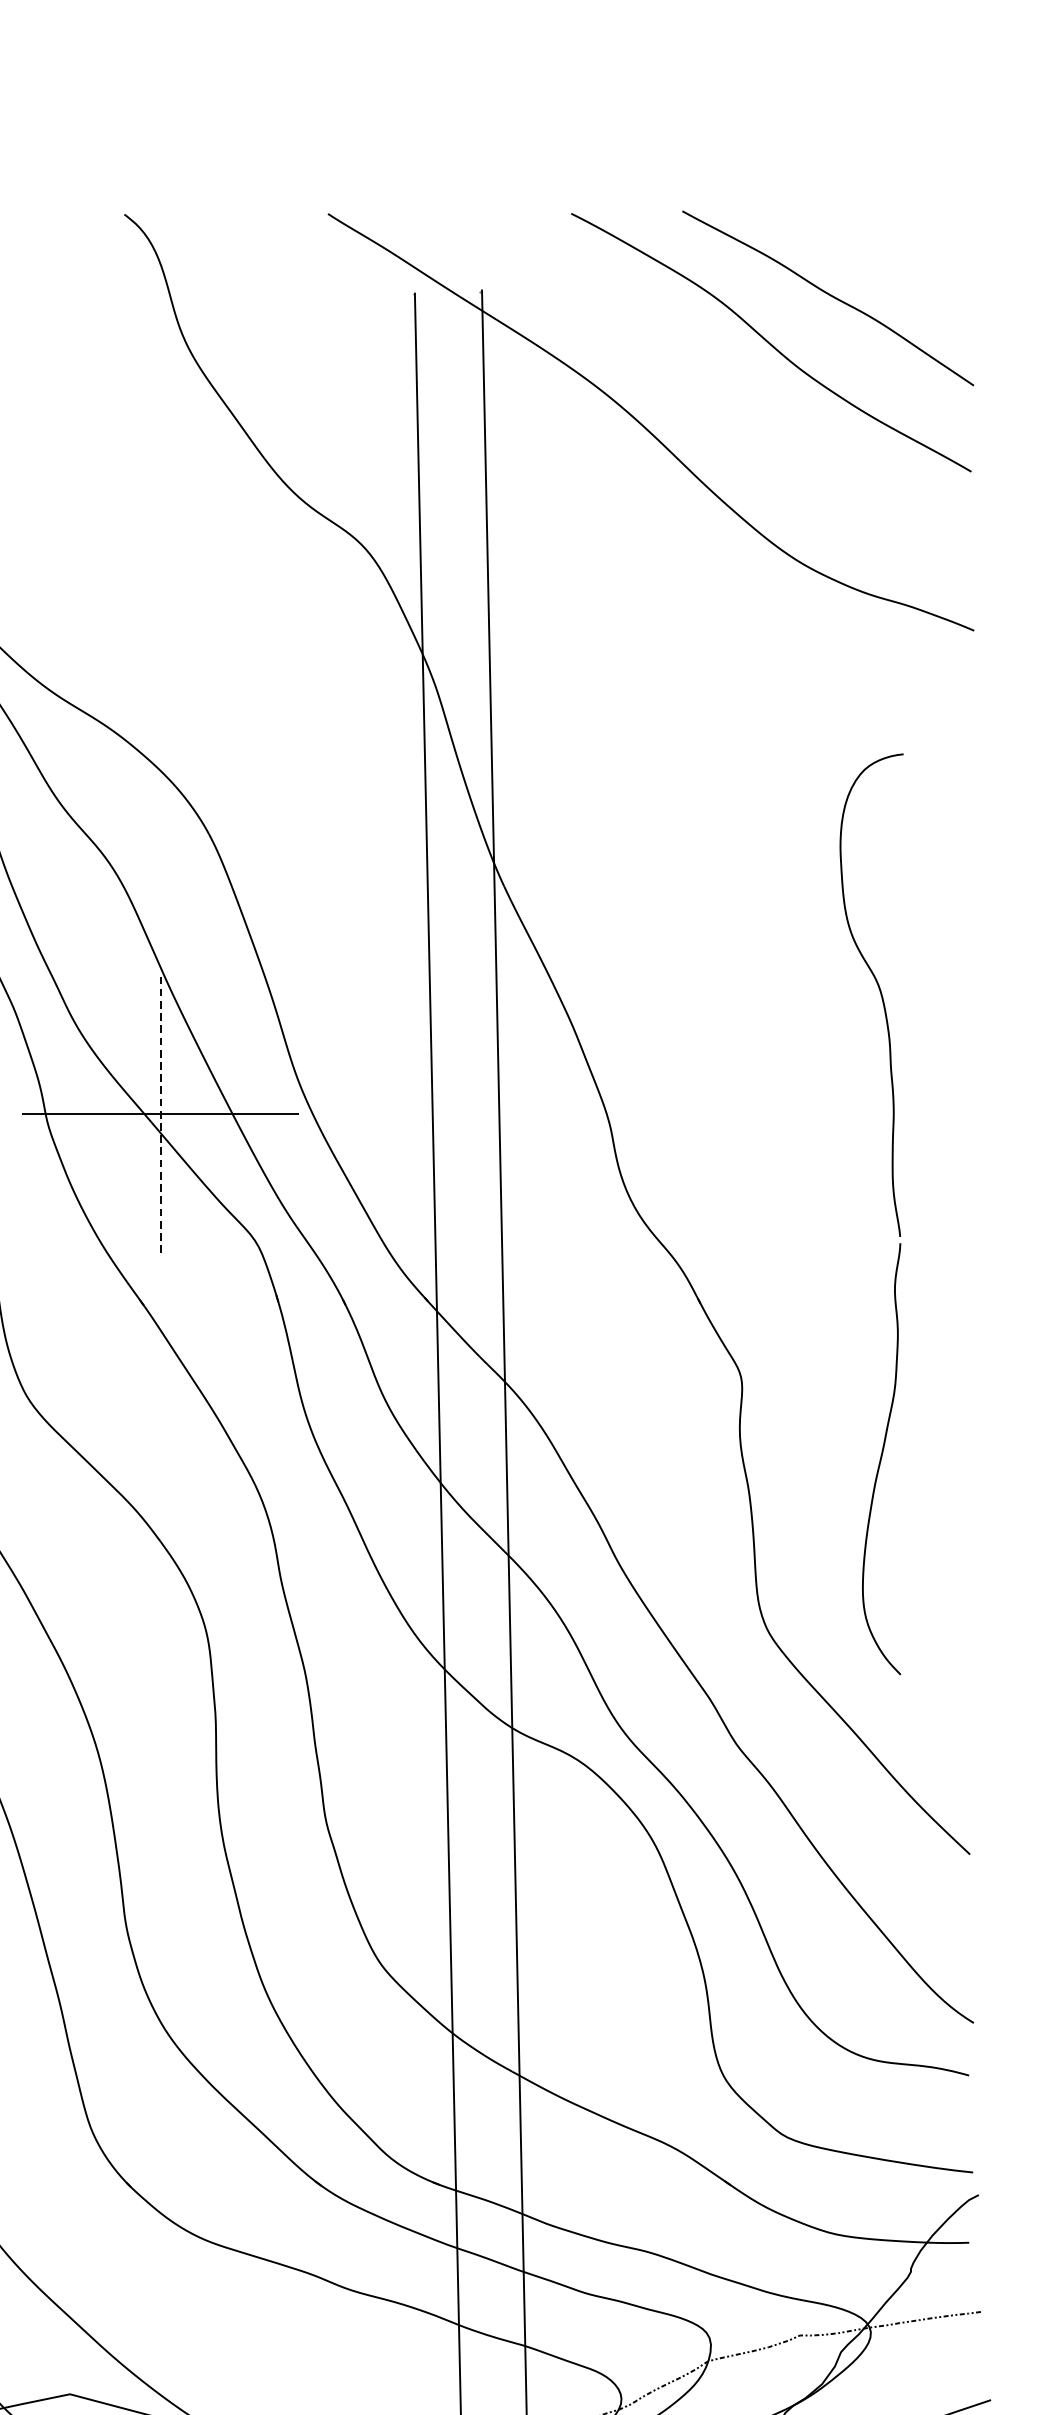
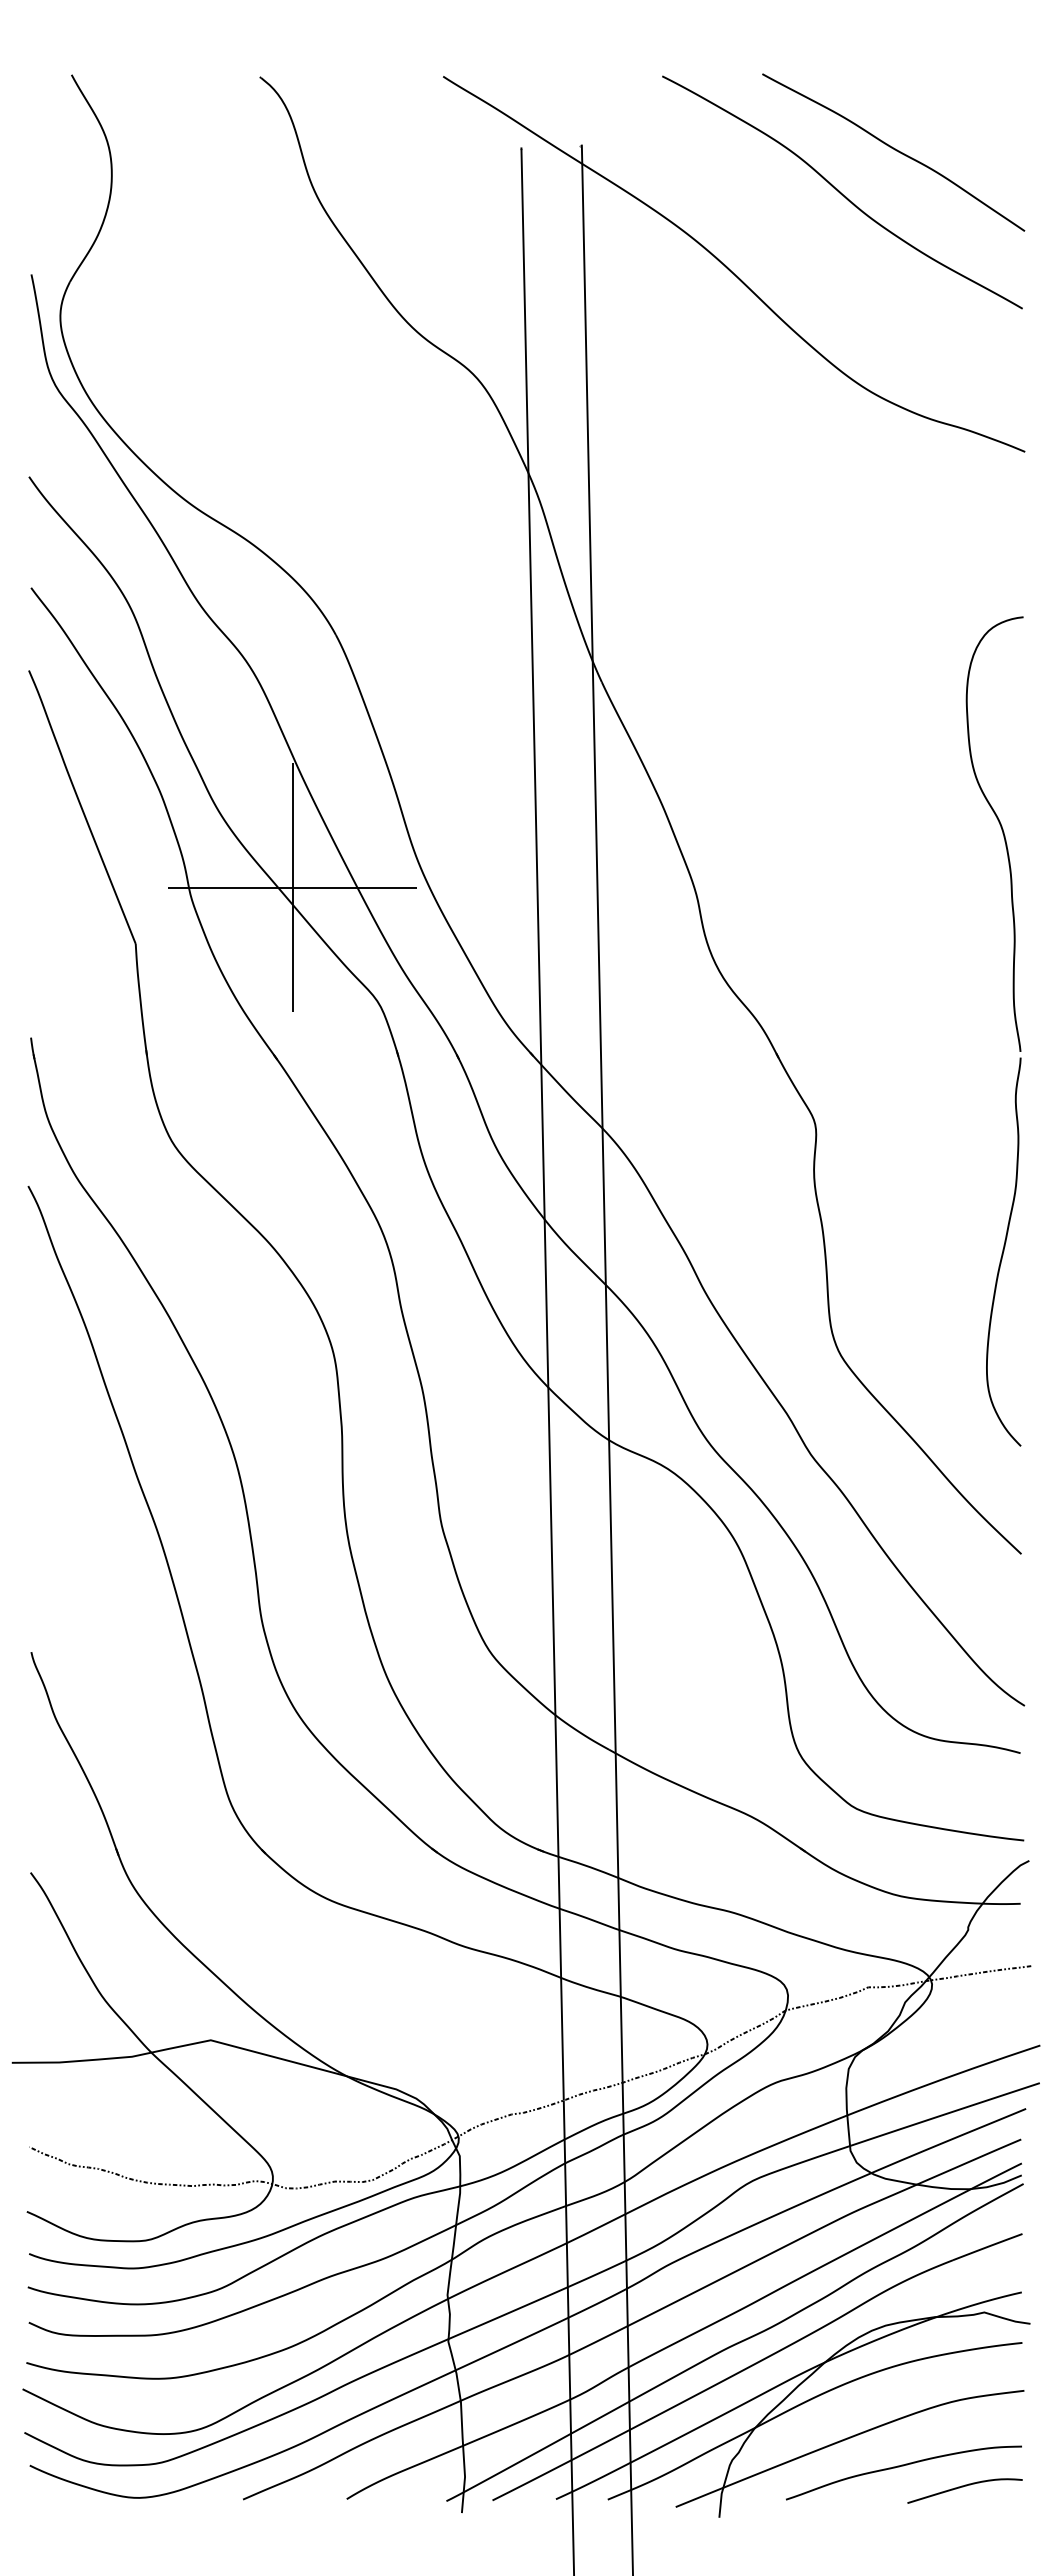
line: (160, 1114) -> (292, 887), dashed -> solid
part: (894, 1209) -> (1015, 1027), moved

